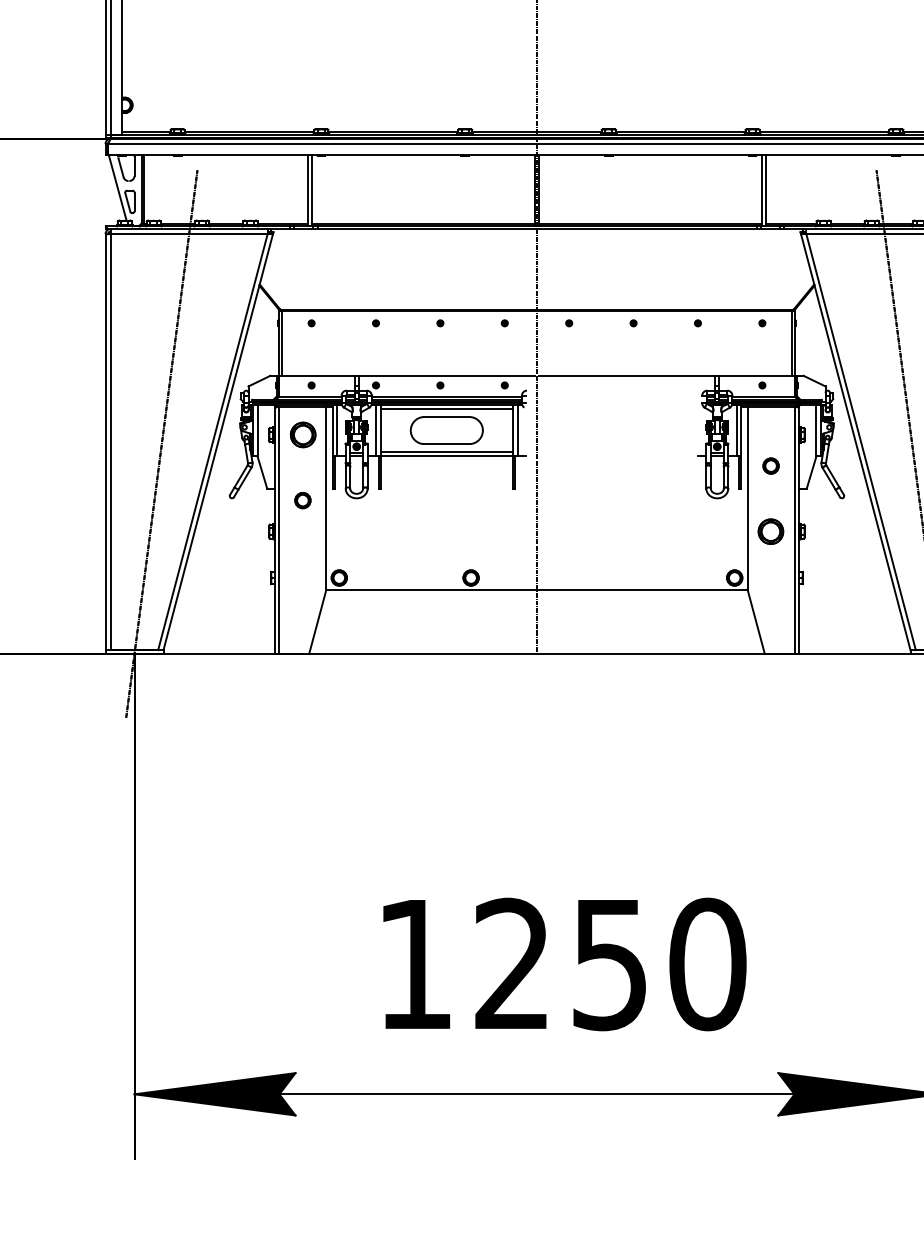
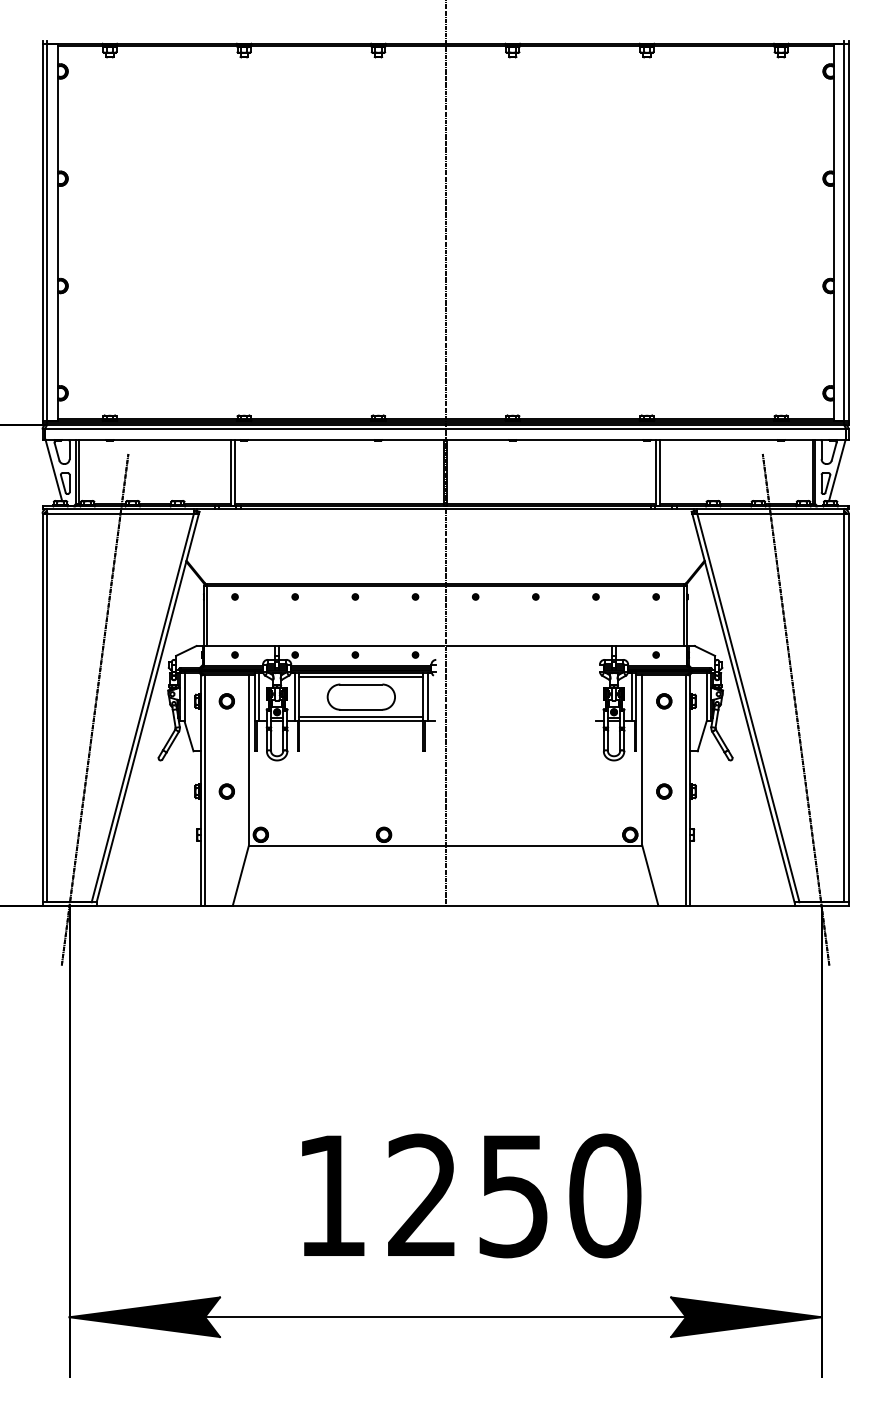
part: (302, 435) -> (226, 701), size x0.62
part: (771, 466) -> (664, 701), moved
part: (302, 500) -> (226, 791), moved
part: (771, 531) -> (664, 791), size x0.62

